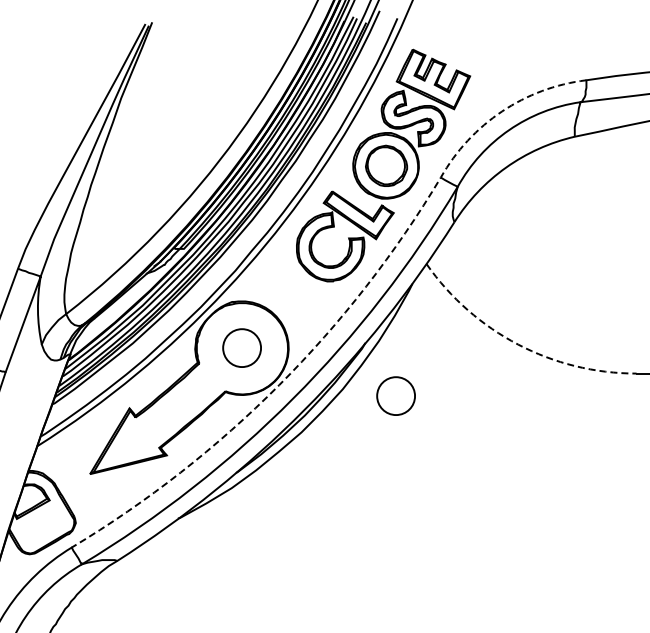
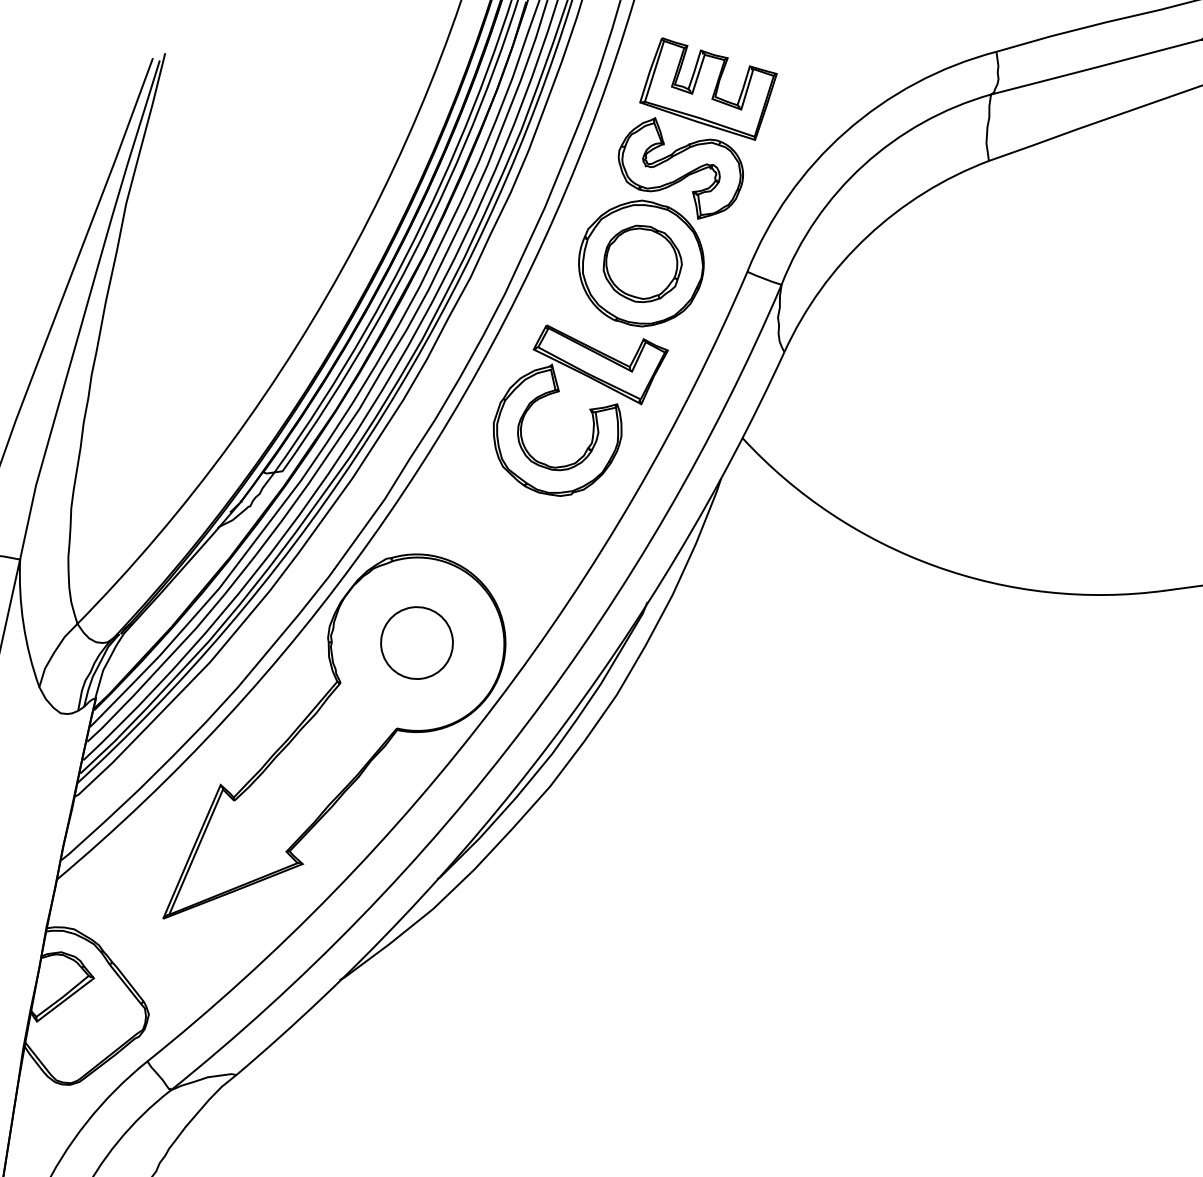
line: (346, 311) -> (604, 547), dashed -> solid
arc: (518, 344) -> (935, 565), dashed -> solid
circle: (395, 395) -> (717, 693), removed

